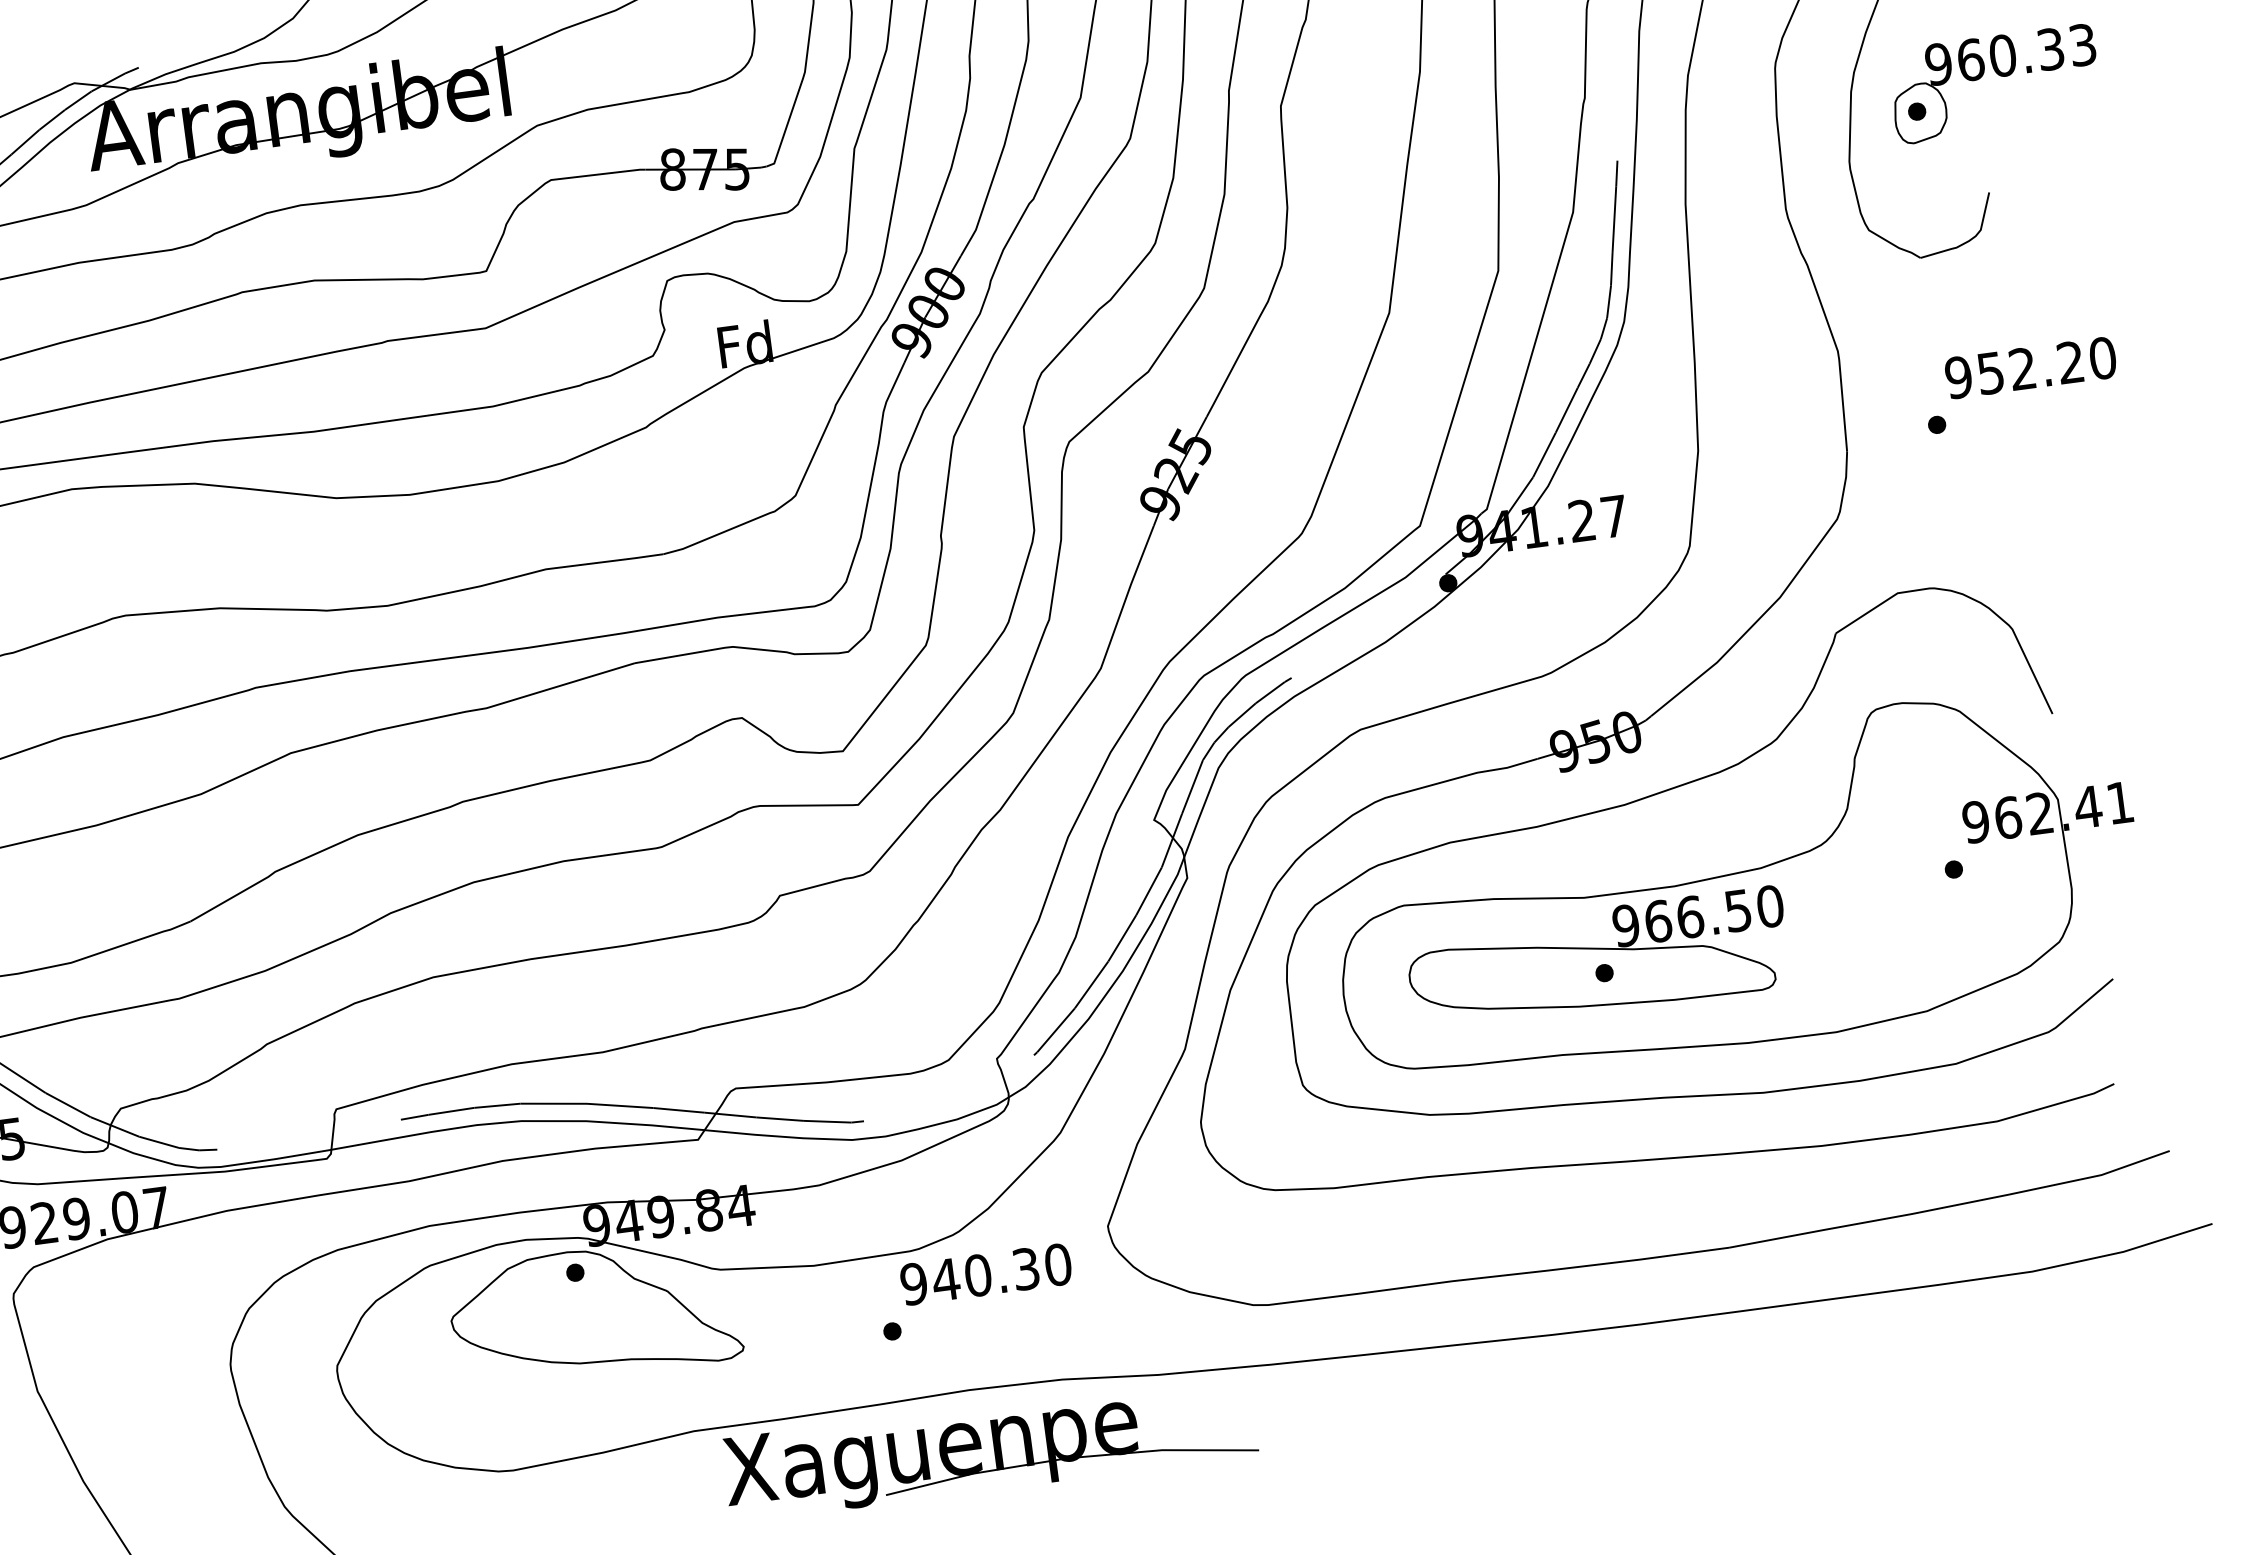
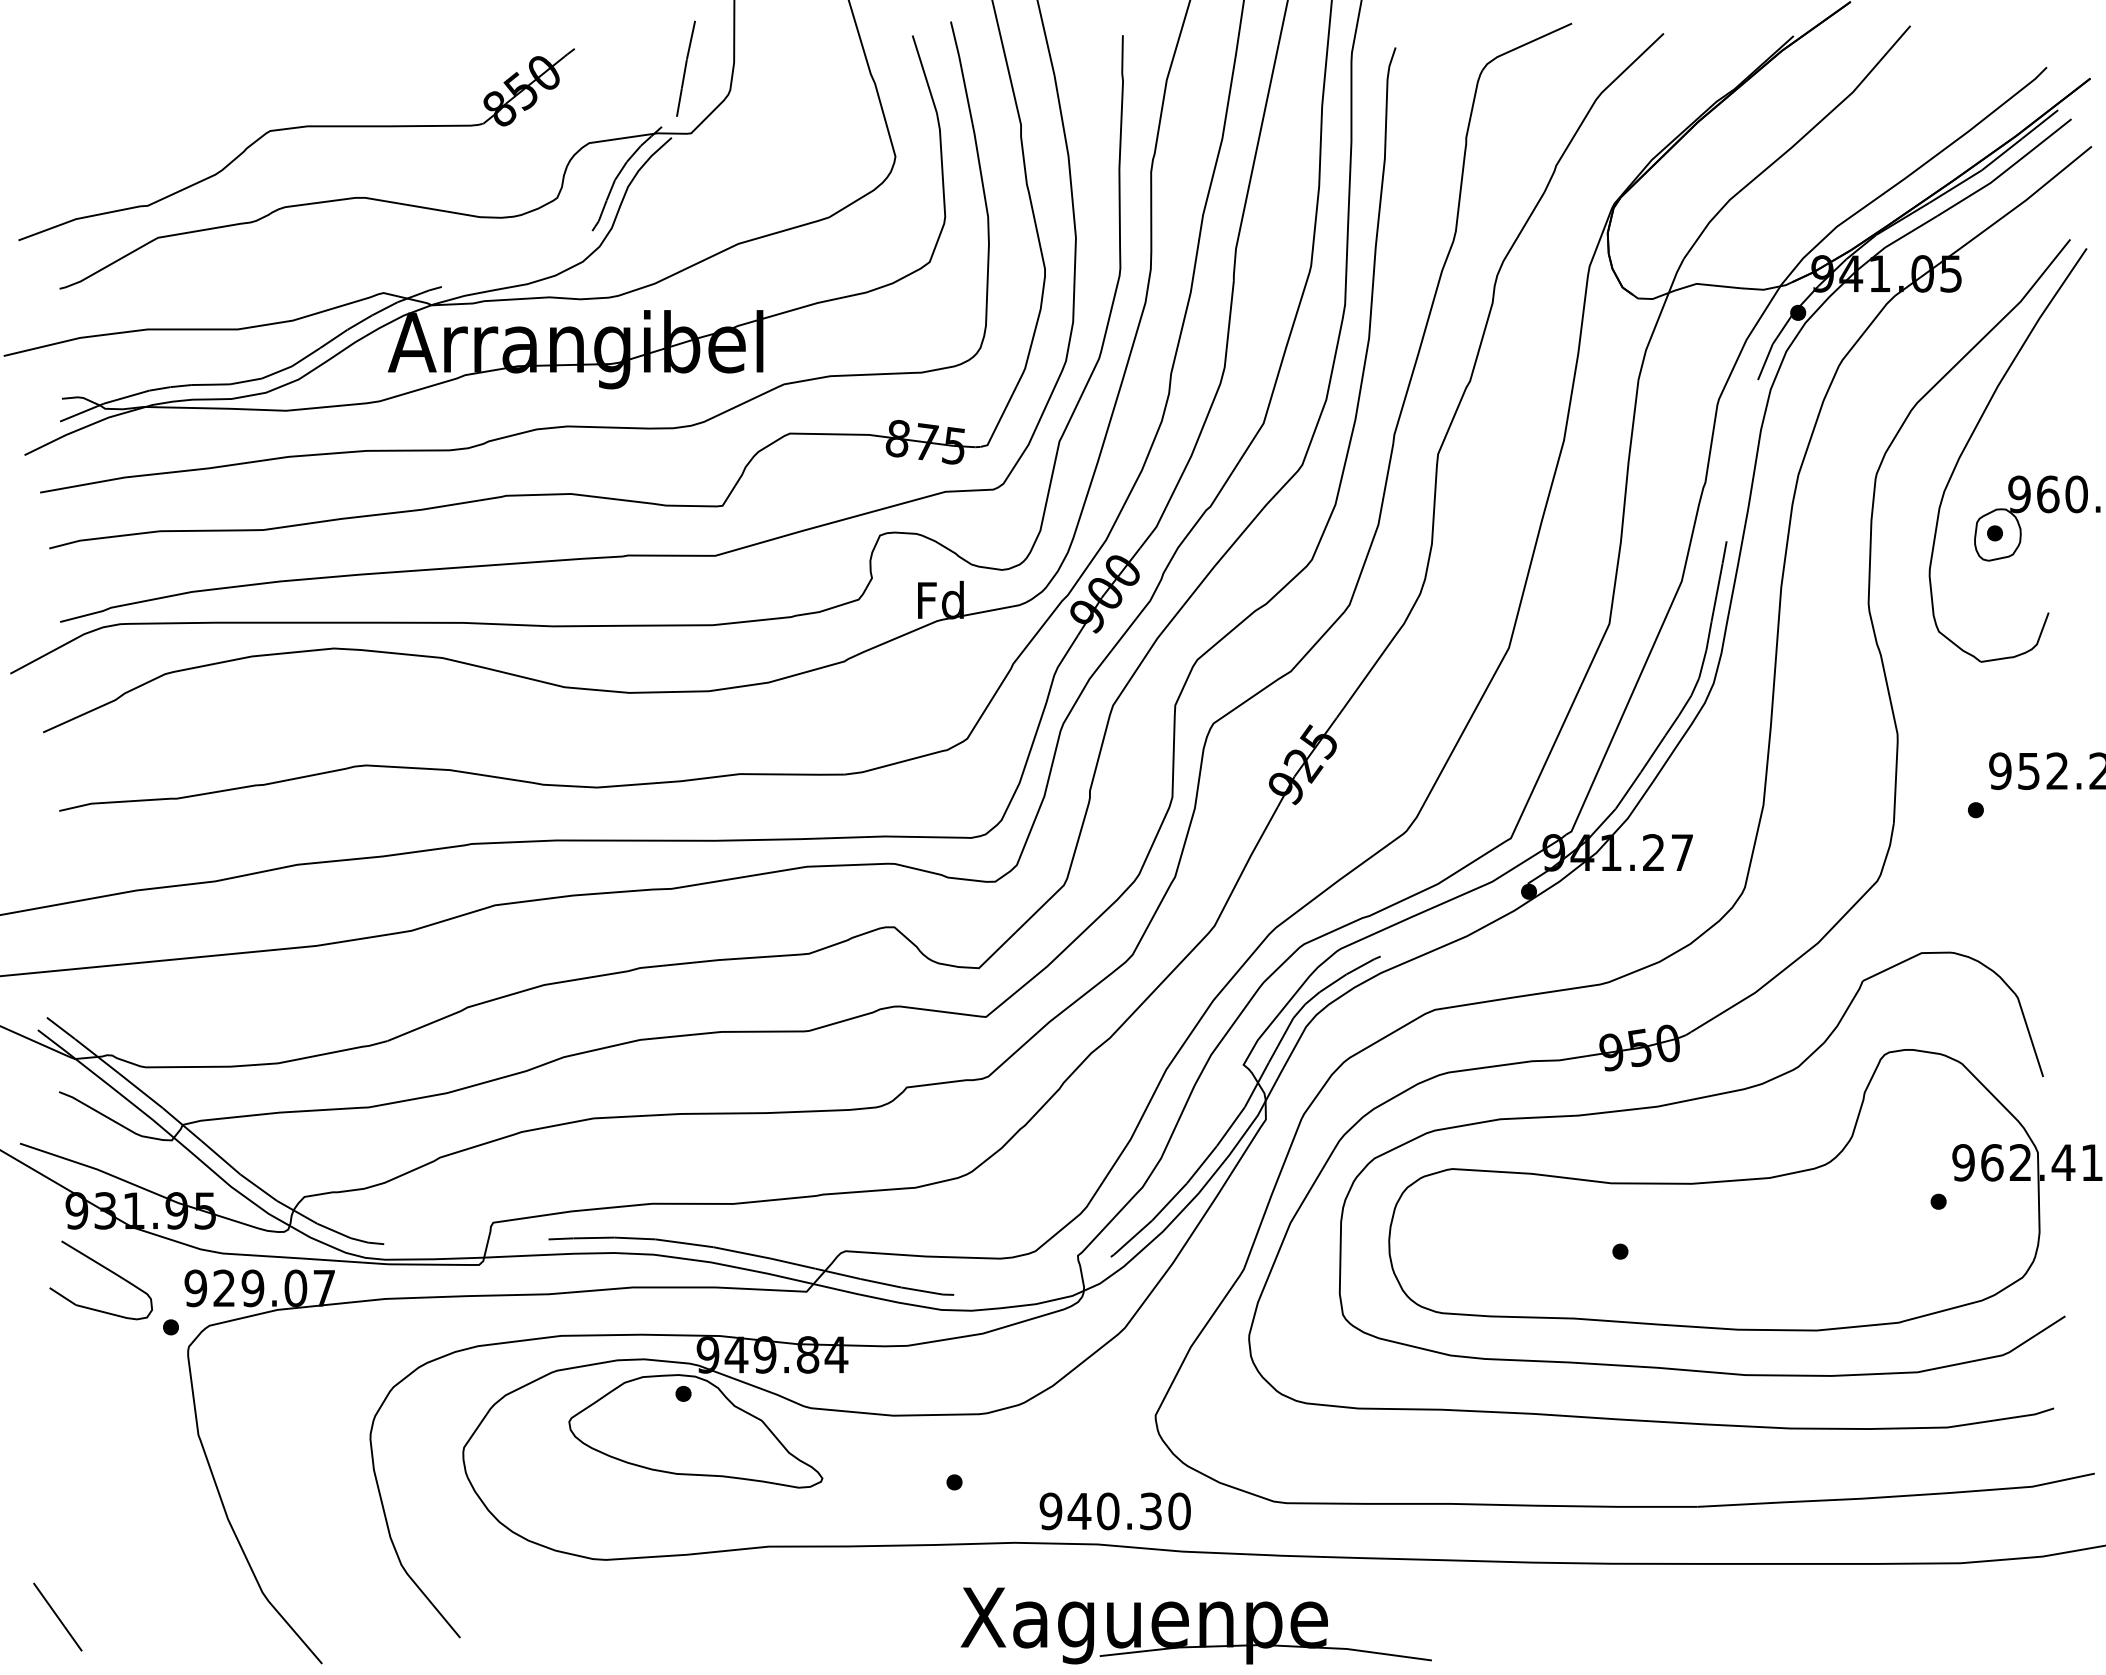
part: (1598, 960) -> (1616, 1239), removed
text: (985, 1274) -> (1114, 1511), moved
part: (988, 1446) -> (1195, 1625), moved

